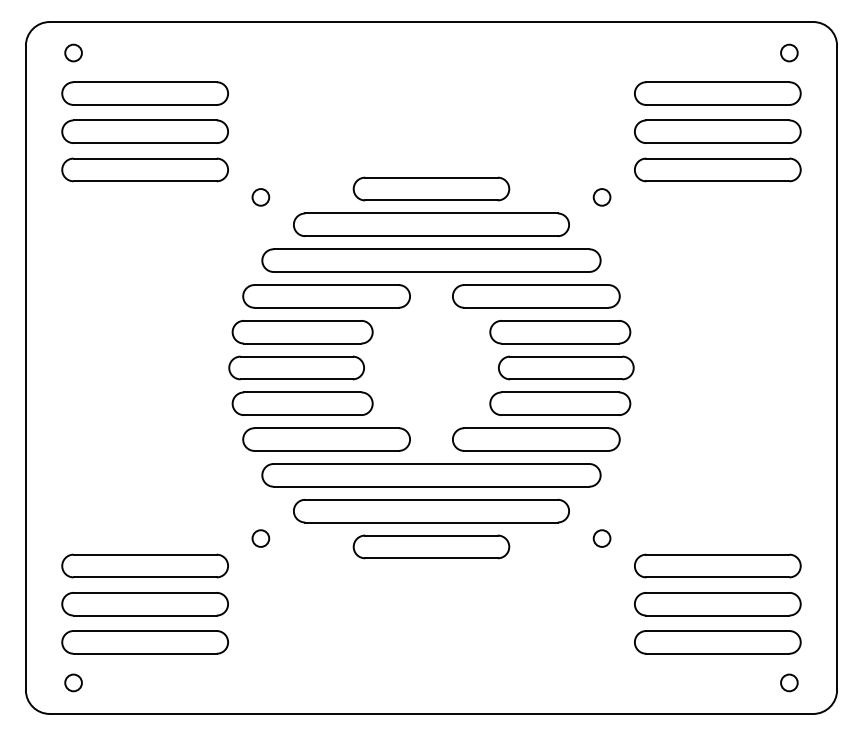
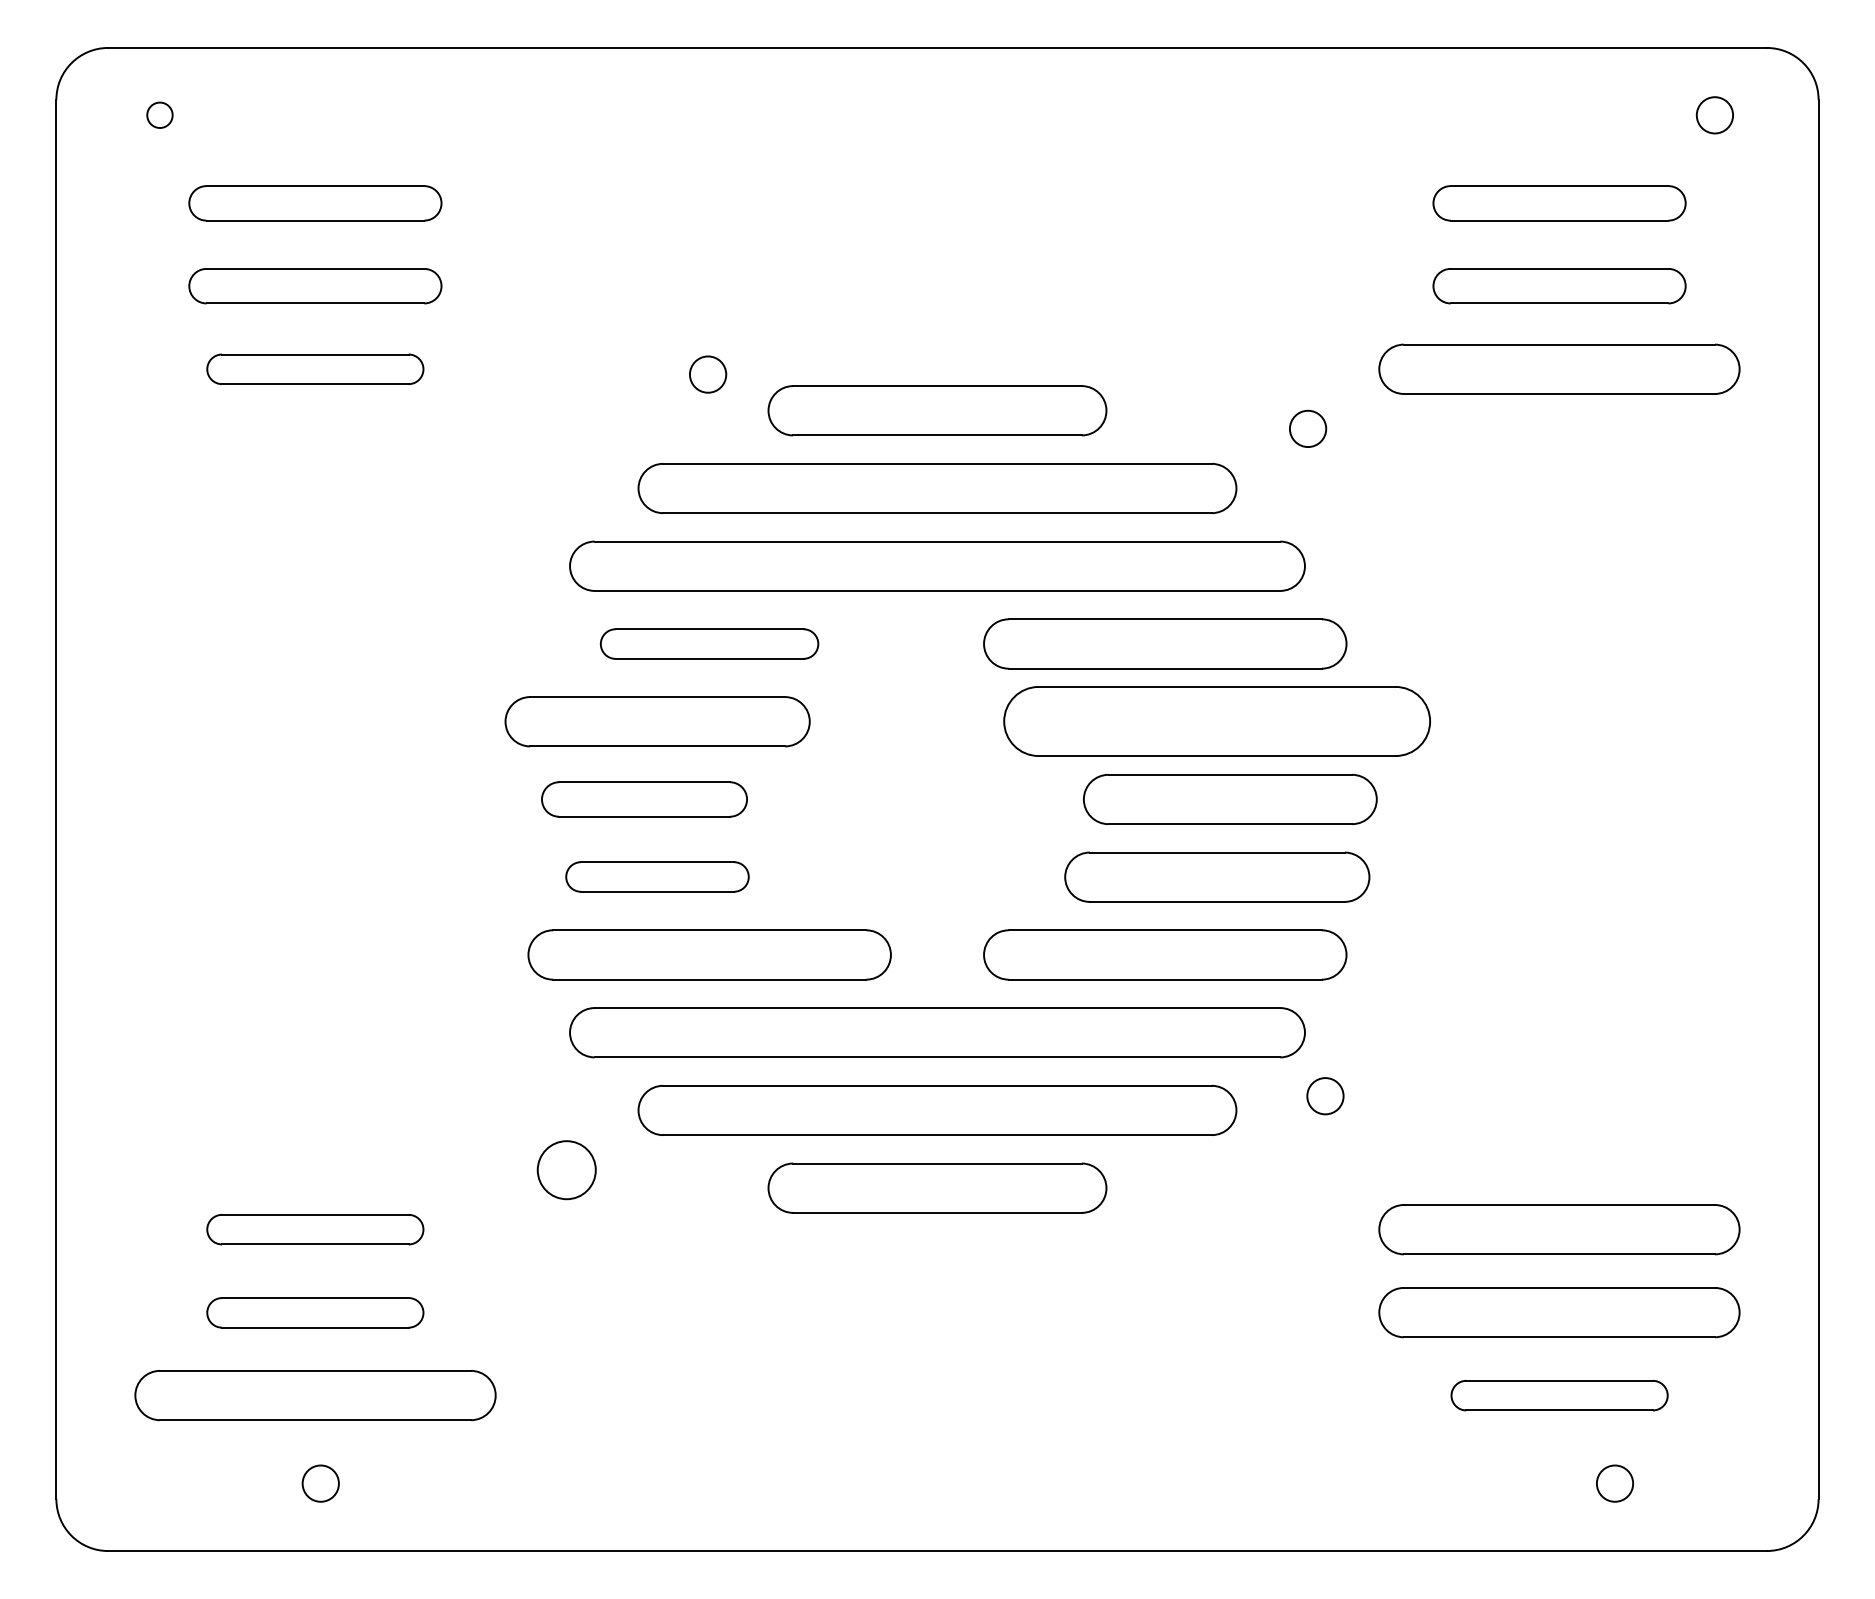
circle: (73, 52) -> (159, 114), size x0.7
part: (144, 93) -> (314, 203), size x0.7
part: (717, 93) -> (1558, 203), size x0.7
part: (144, 131) -> (314, 285), size x0.7
part: (717, 131) -> (1558, 285), size x0.7
part: (144, 169) -> (314, 368), size x0.6
circle: (260, 197) -> (707, 374), moved
part: (326, 296) -> (709, 644), size x0.6
part: (560, 332) -> (1217, 722), size x1.4
part: (296, 367) -> (644, 798), size x0.7
part: (302, 403) -> (657, 876), size x0.6
circle: (260, 538) -> (566, 1169), size x1.6
circle: (601, 538) -> (1324, 1096), moved
part: (144, 565) -> (314, 1228), size x0.6
part: (144, 604) -> (314, 1313), size x0.6
part: (717, 642) -> (1558, 1395), size x0.6
circle: (73, 682) -> (320, 1482), moved
circle: (789, 682) -> (1615, 1482), moved

